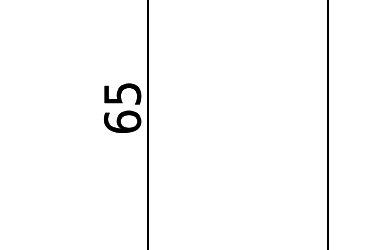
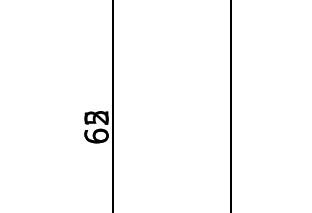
text: (122, 93) -> (96, 117), 65 -> 62

